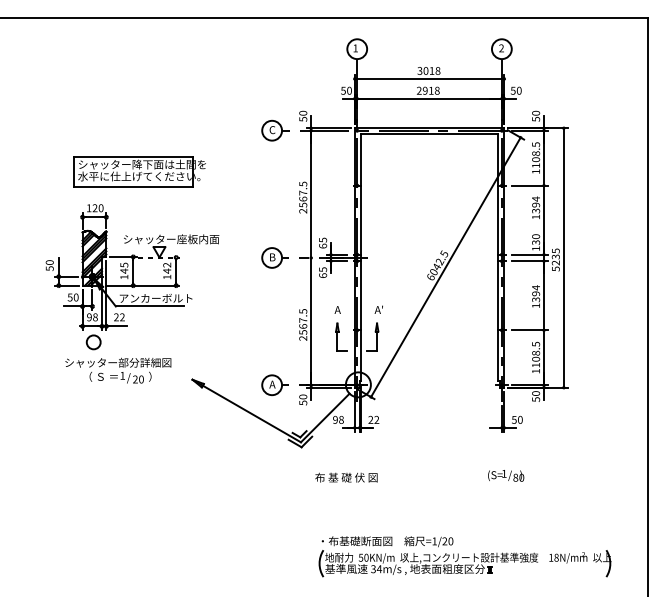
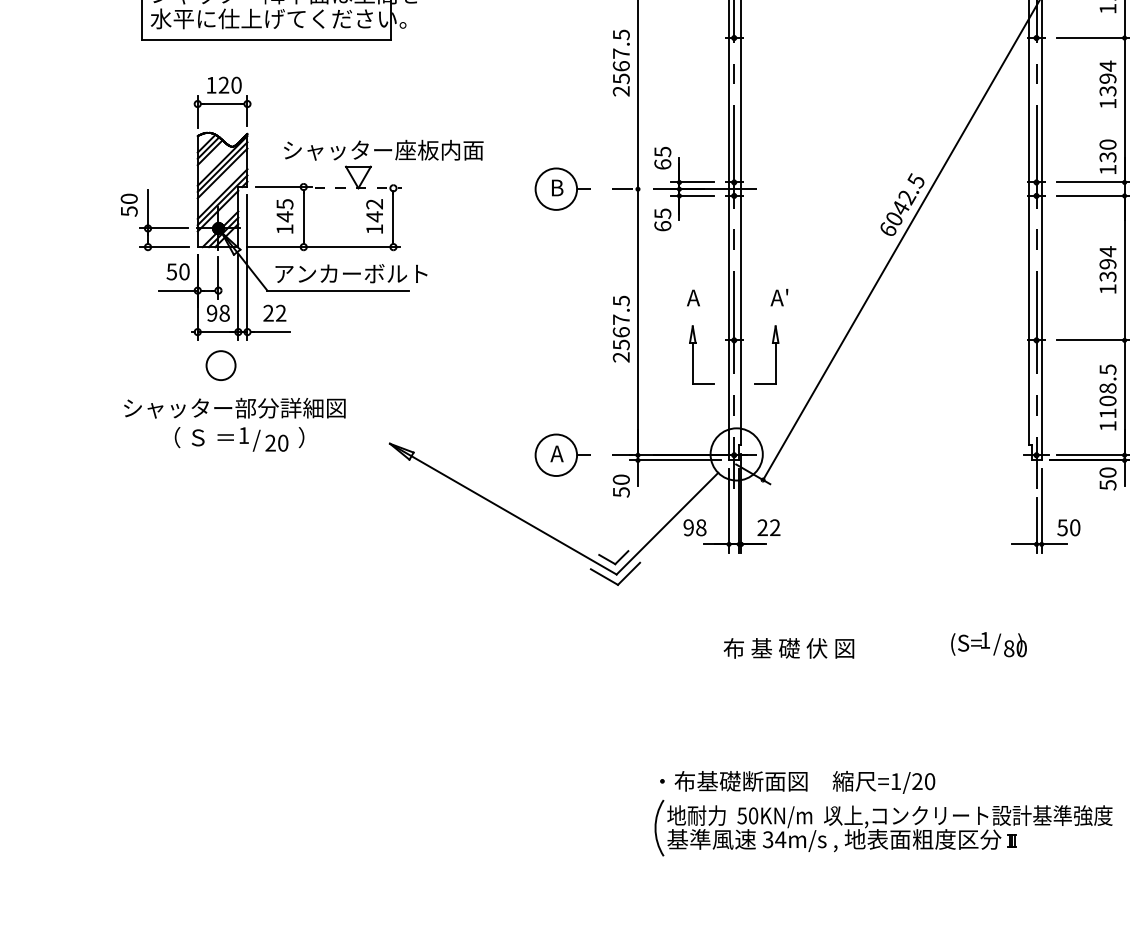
part: (132, 277) -> (302, 230), moved
text: (506, 475) -> (989, 643), moved
text: (346, 477) -> (789, 648), moved

